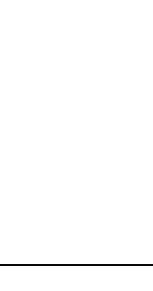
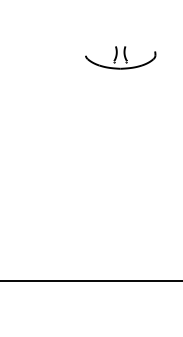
part: (97, 61) -> (120, 57), added

